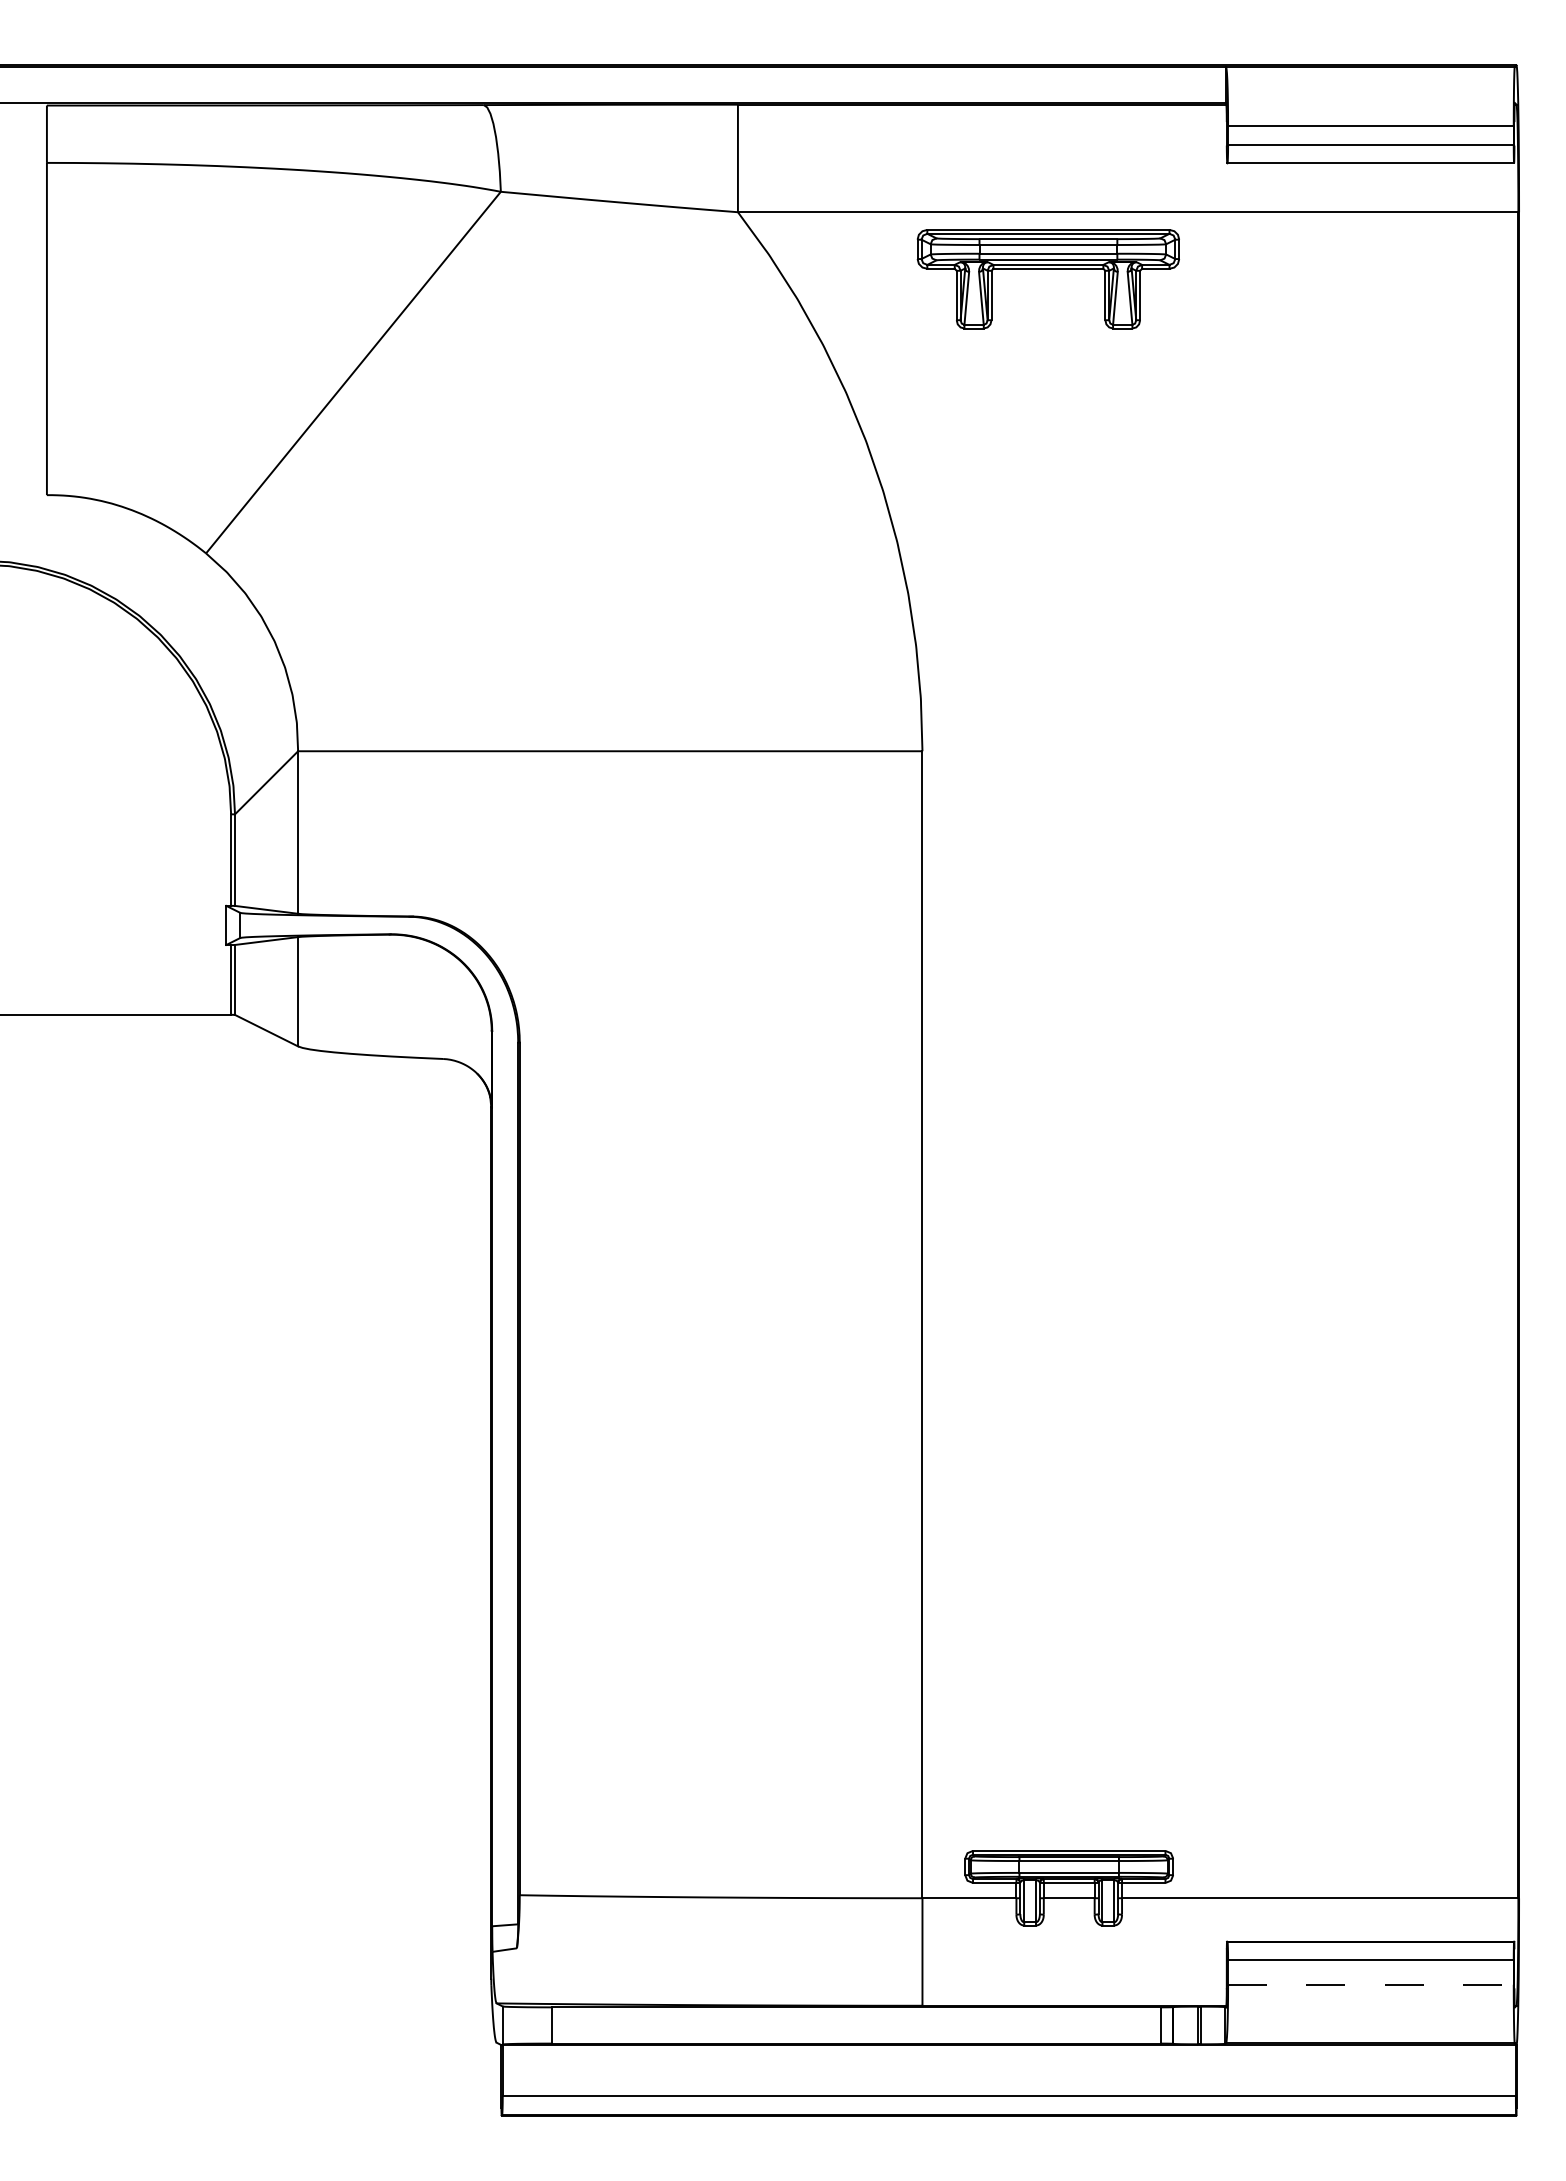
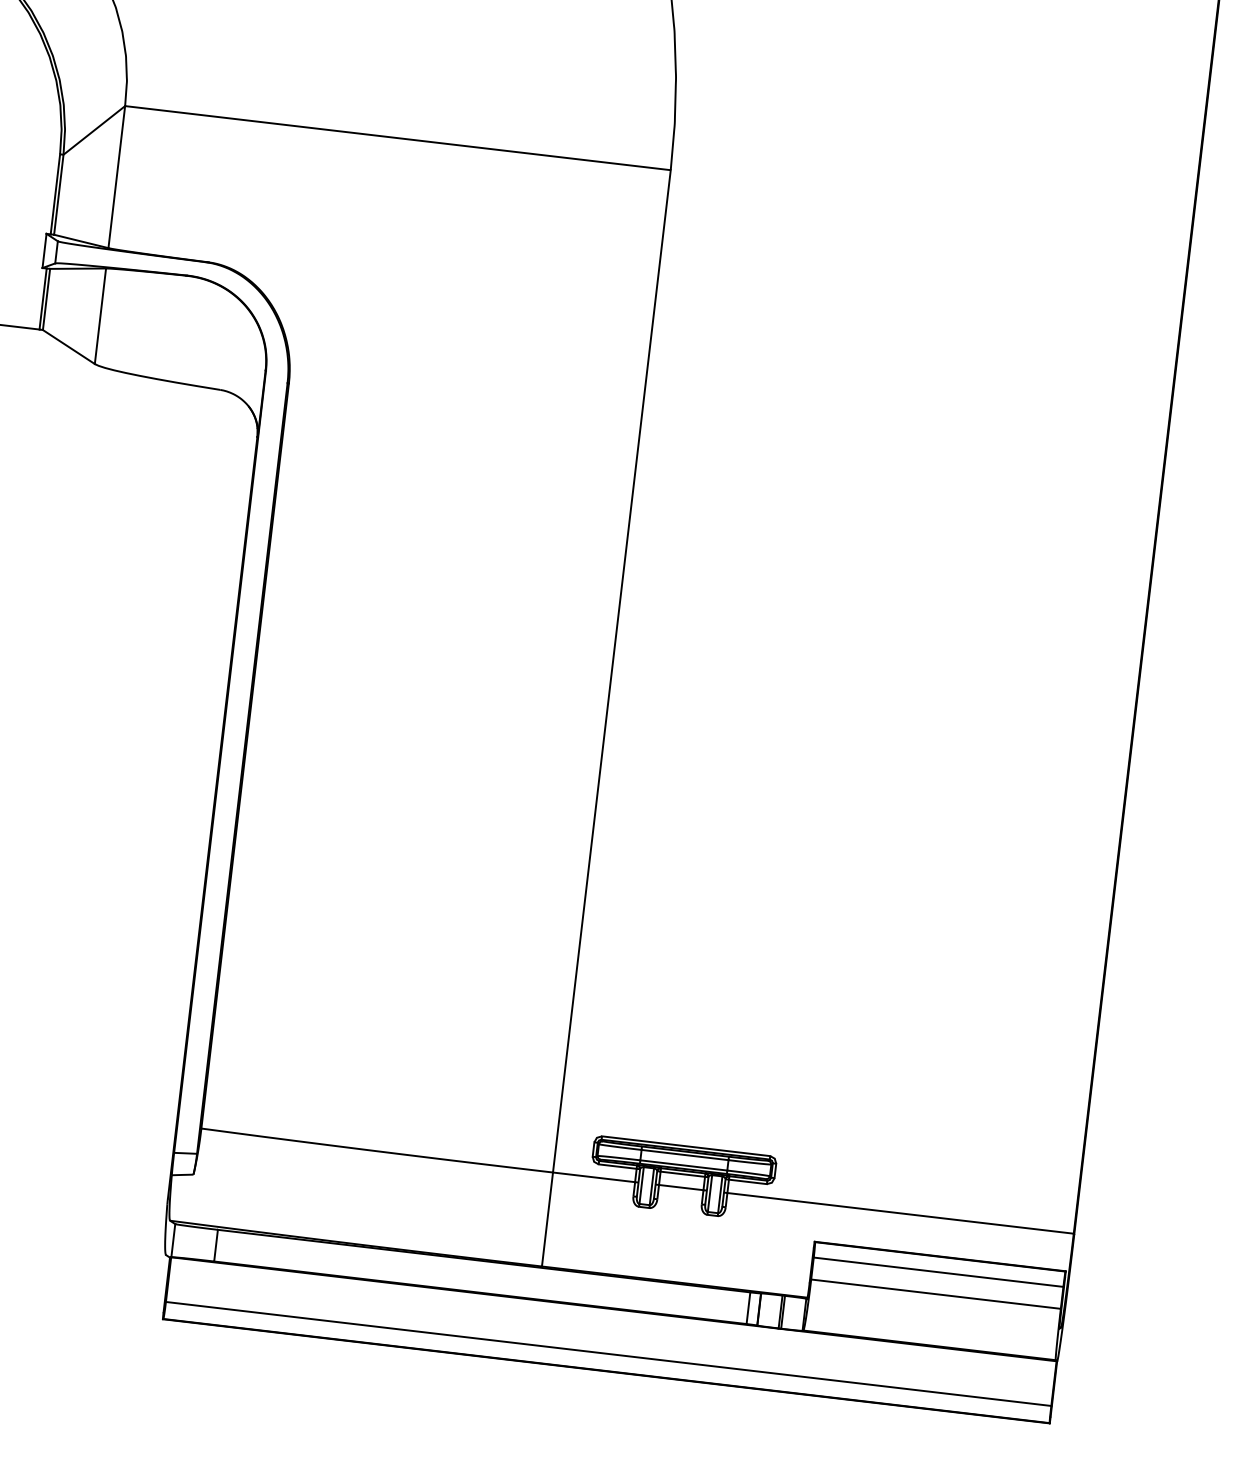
line: (1370, 1984) -> (935, 1293), dashed -> solid

